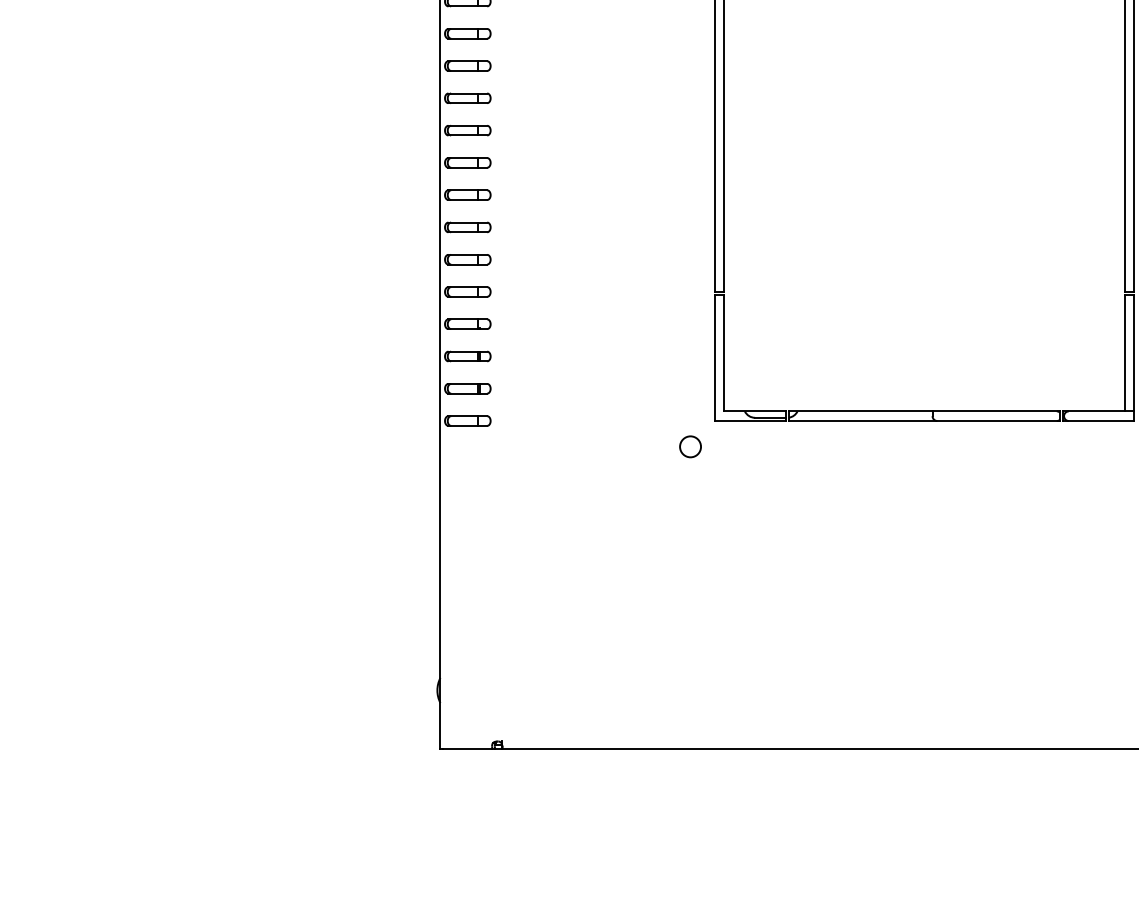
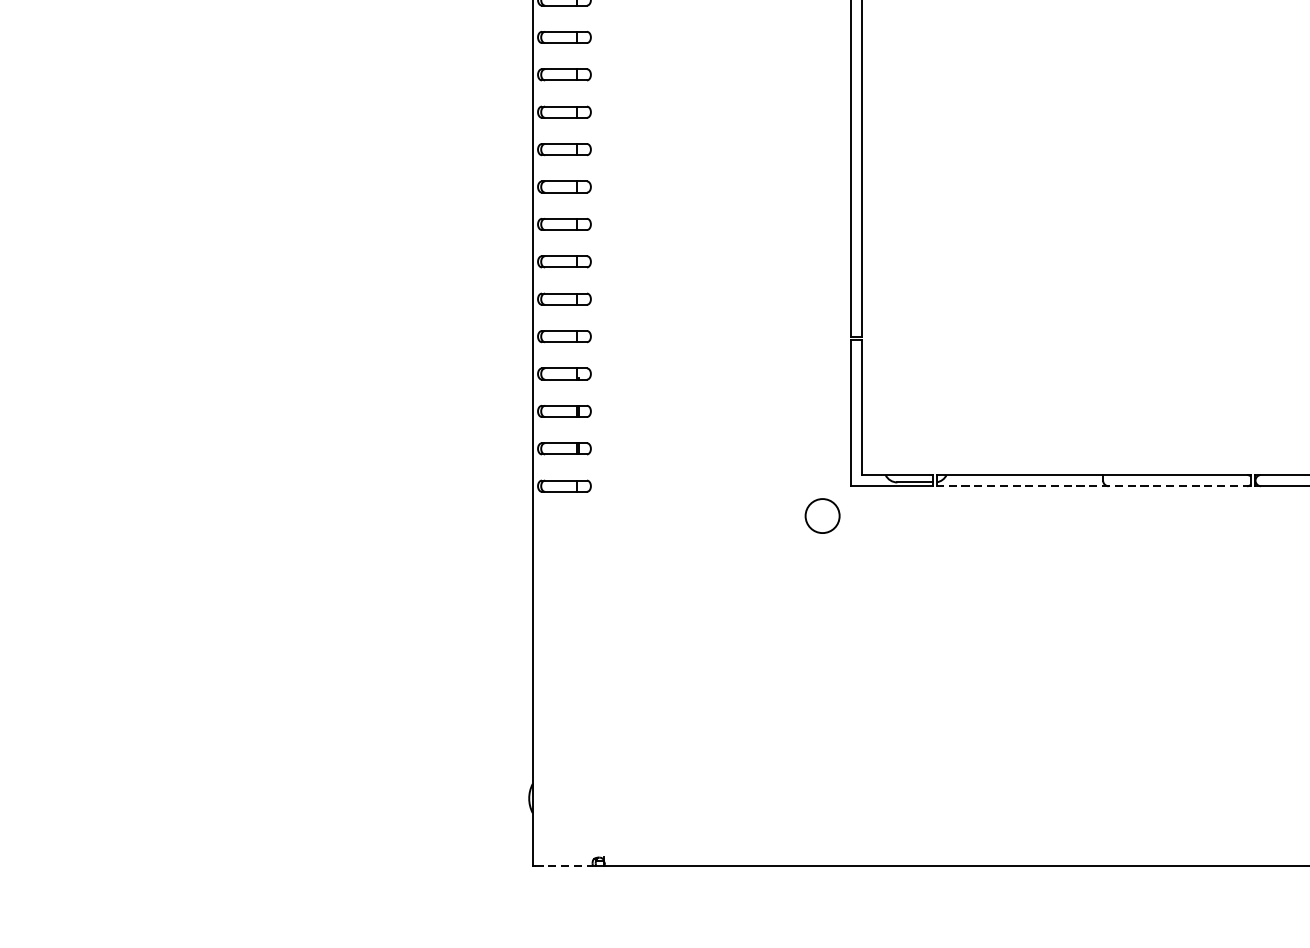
line: (924, 421) -> (1093, 486), solid -> dashed
circle: (690, 446) -> (822, 515), size x1.4
line: (467, 748) -> (564, 865), solid -> dashed

